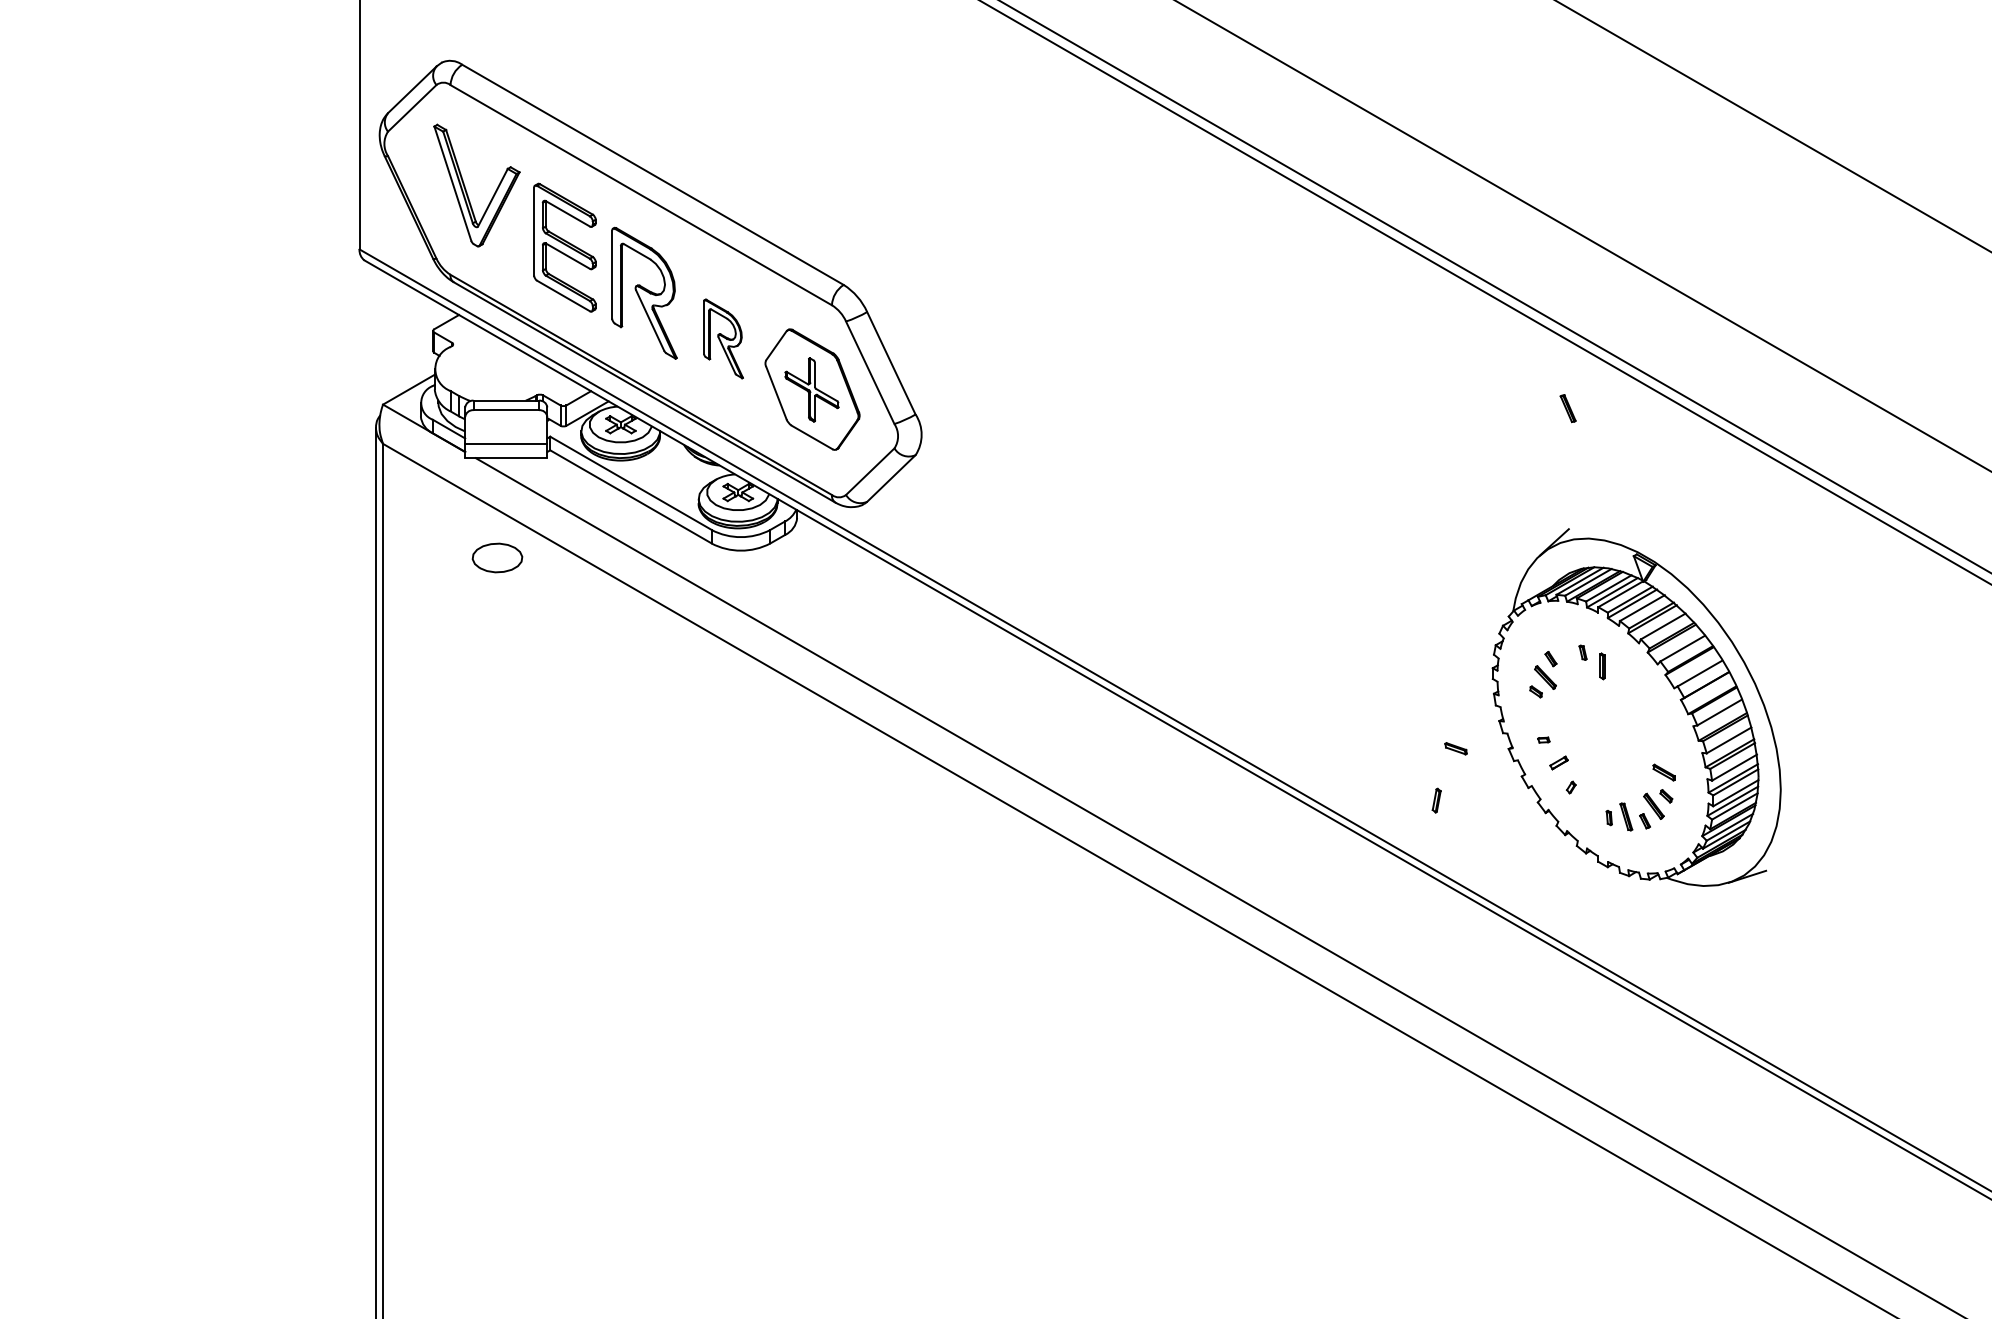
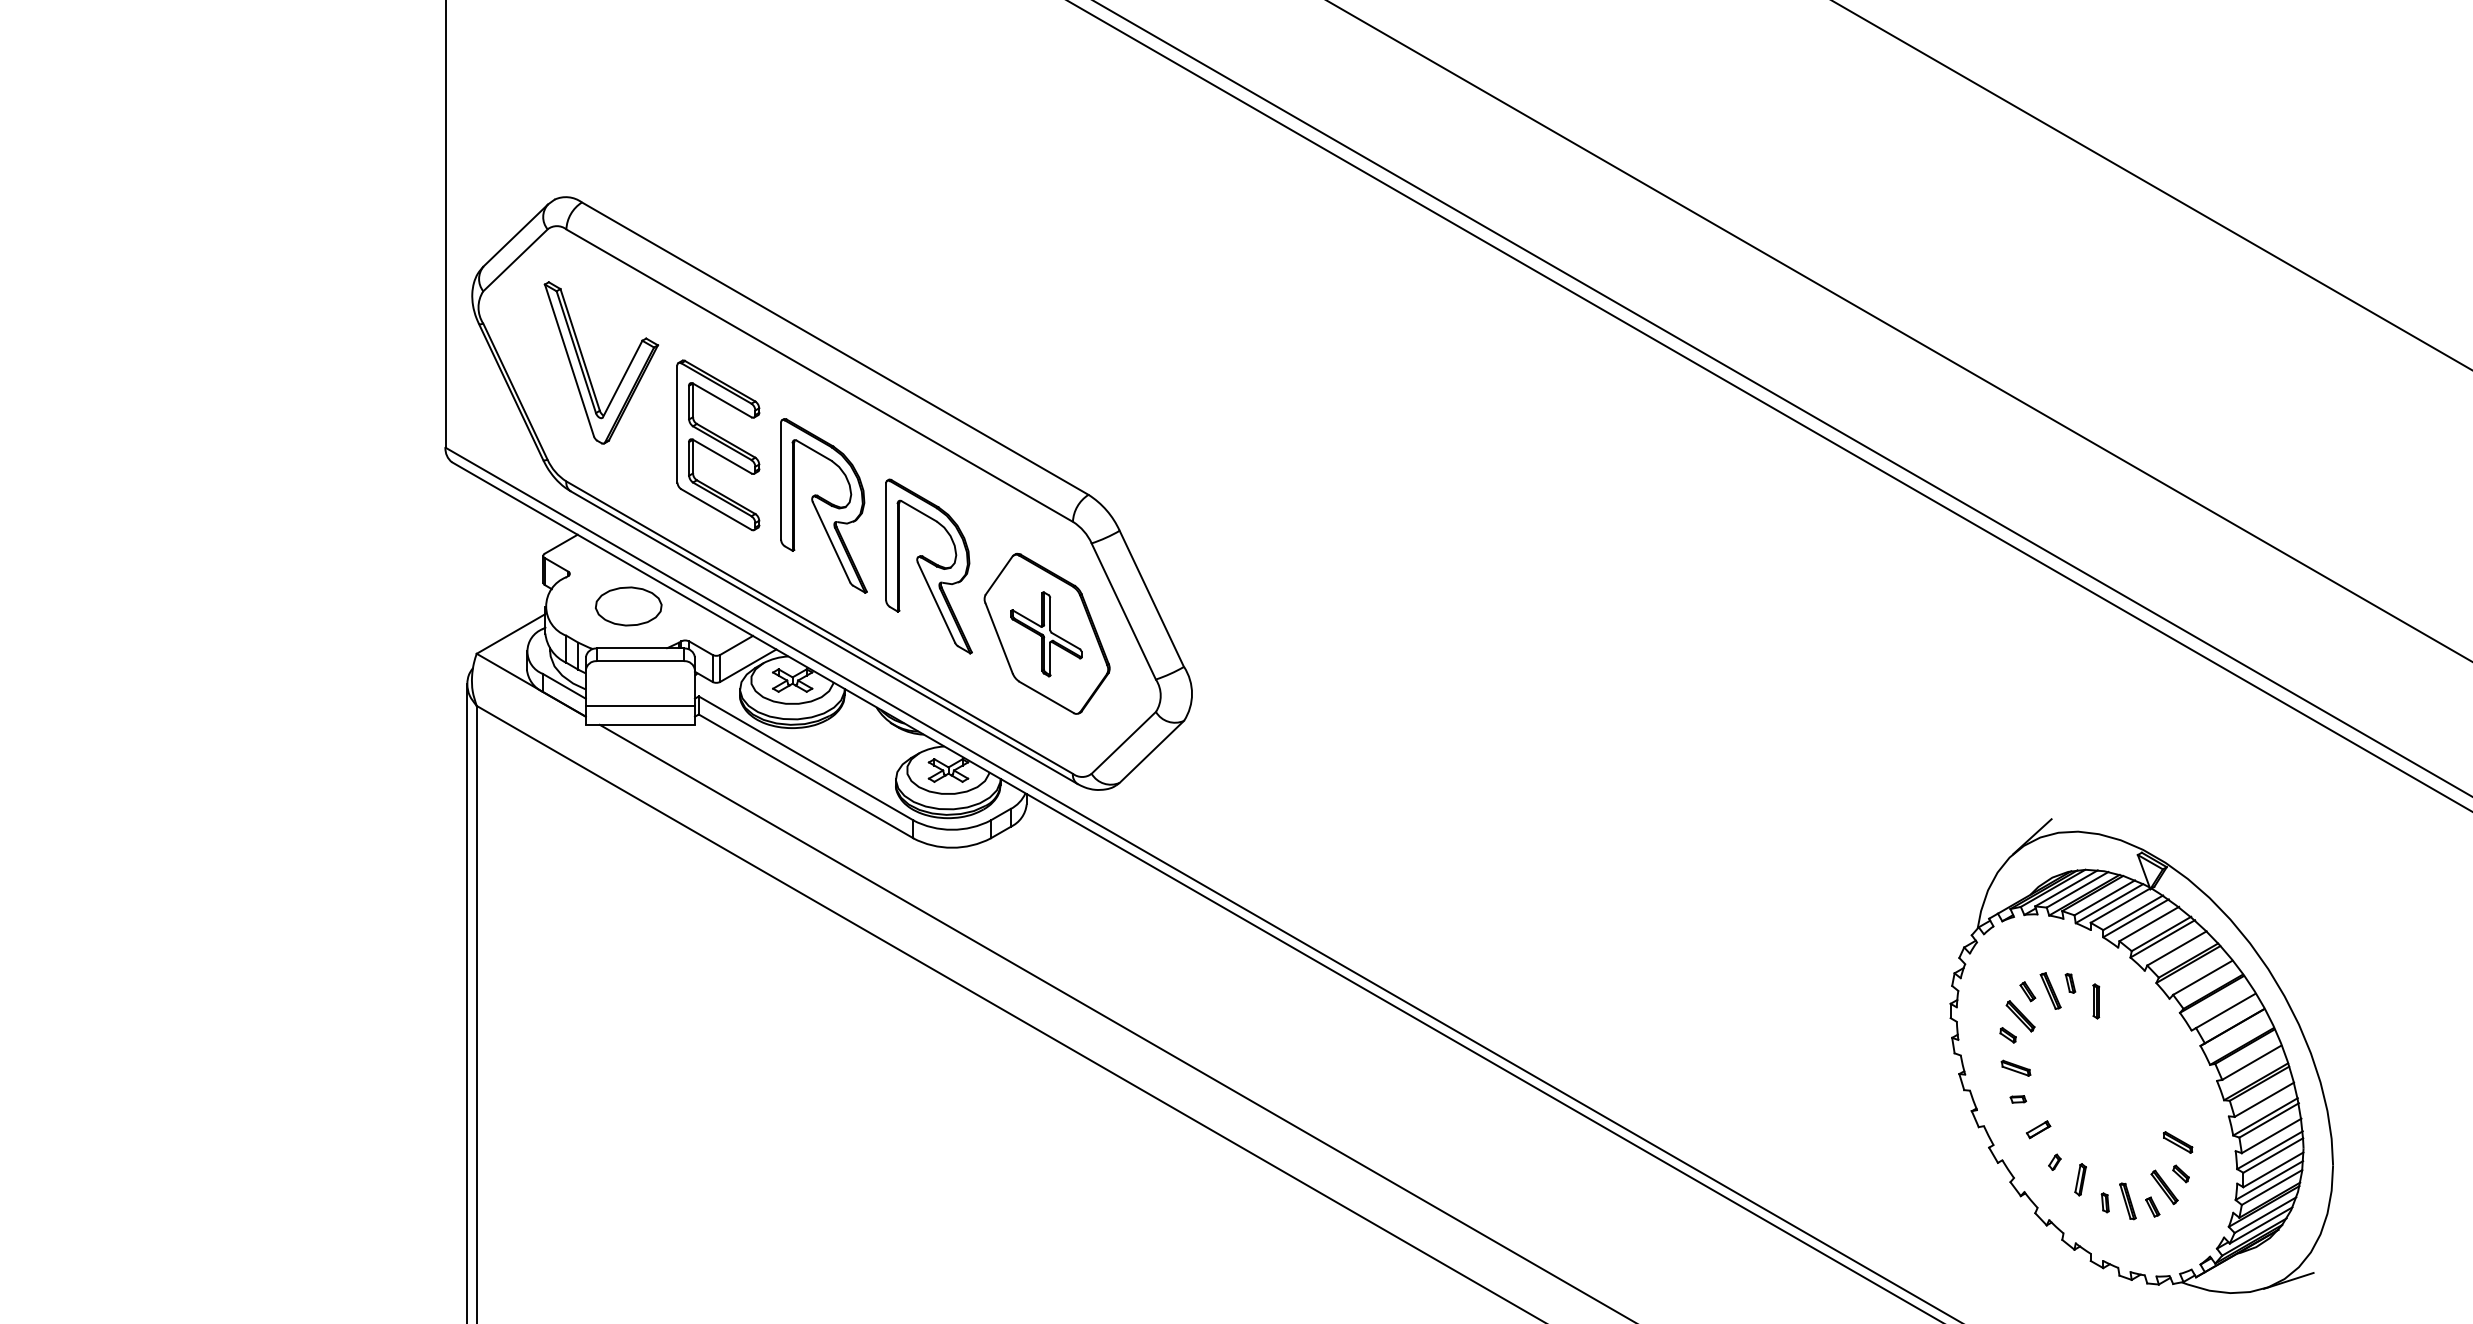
part: (723, 338) -> (928, 565), size x1.67
part: (1567, 408) -> (2049, 990), moved
part: (497, 557) -> (628, 605), moved
part: (1455, 748) -> (2015, 1067), moved
part: (1436, 800) -> (2080, 1179), moved

